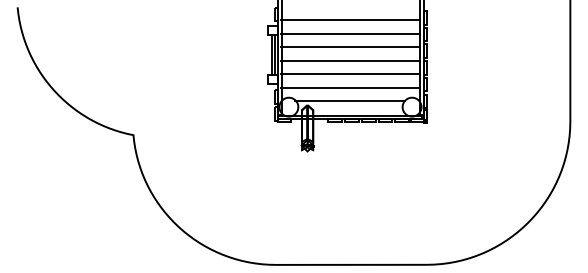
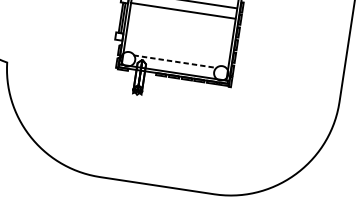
line: (350, 47) -> (181, 21), removed
line: (350, 60) -> (180, 30), removed
line: (350, 74) -> (178, 41), removed
line: (350, 87) -> (176, 51), removed
line: (349, 101) -> (174, 61), solid -> dashed

